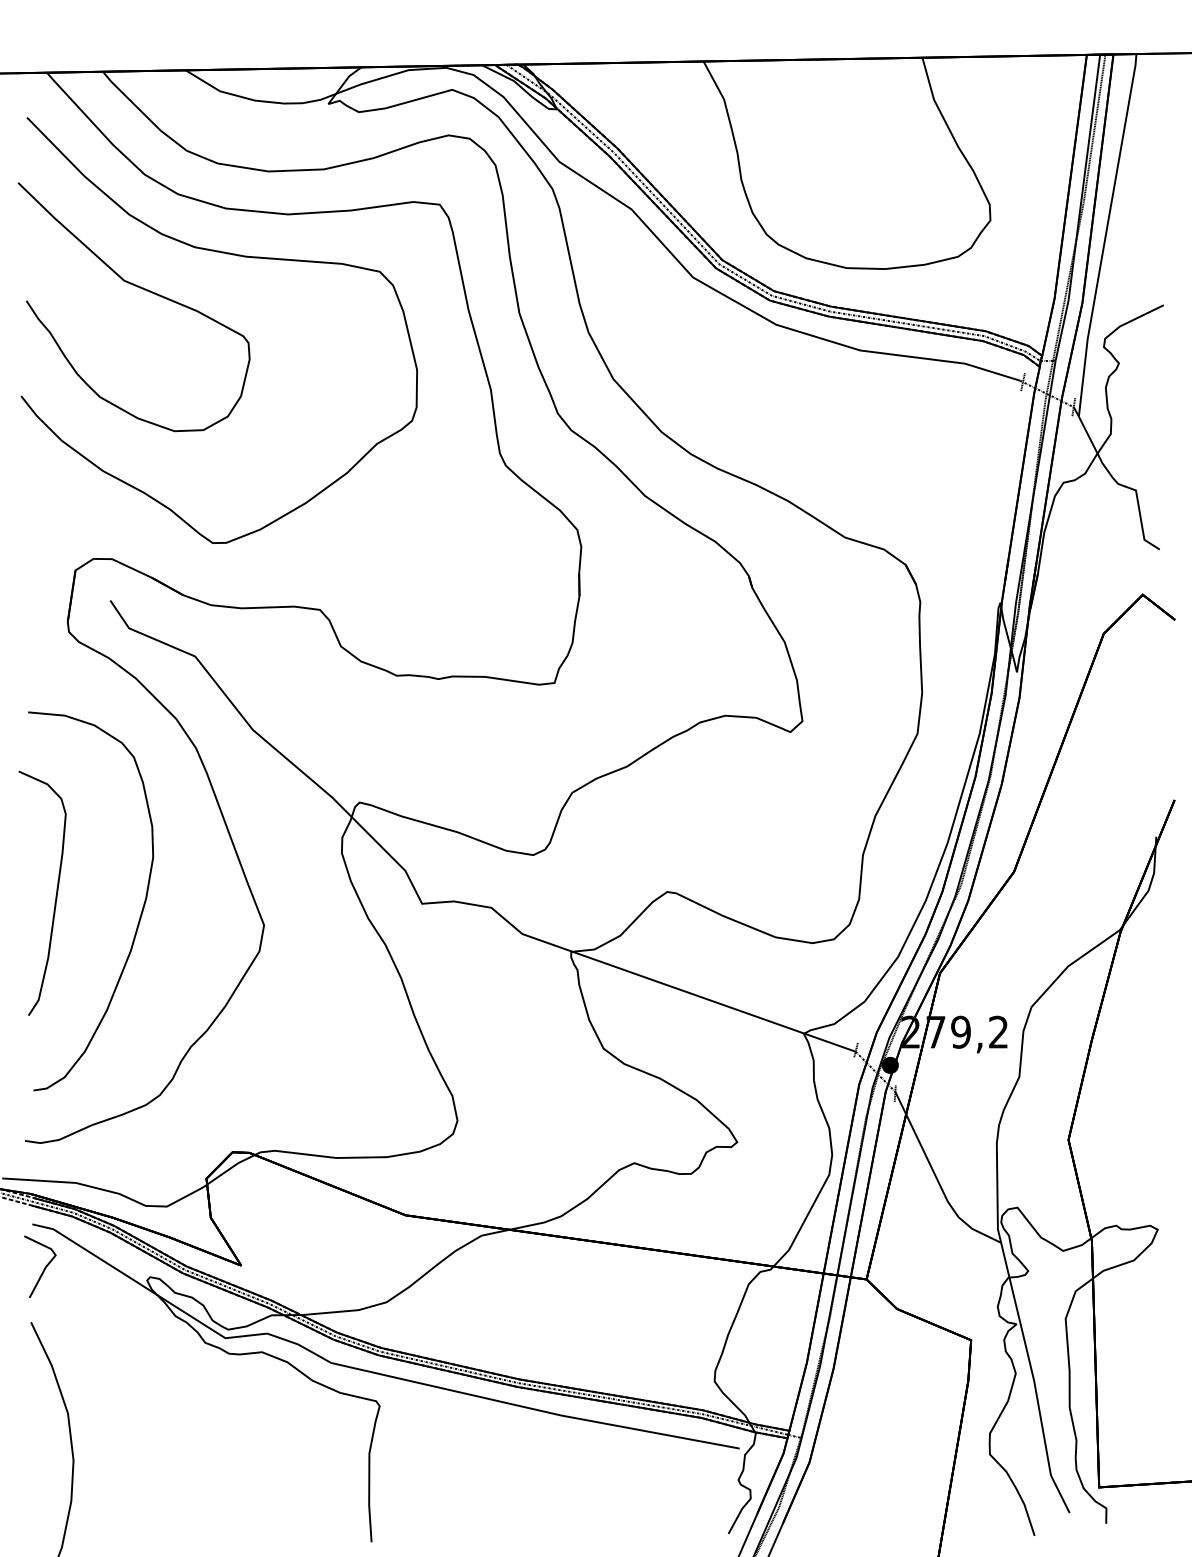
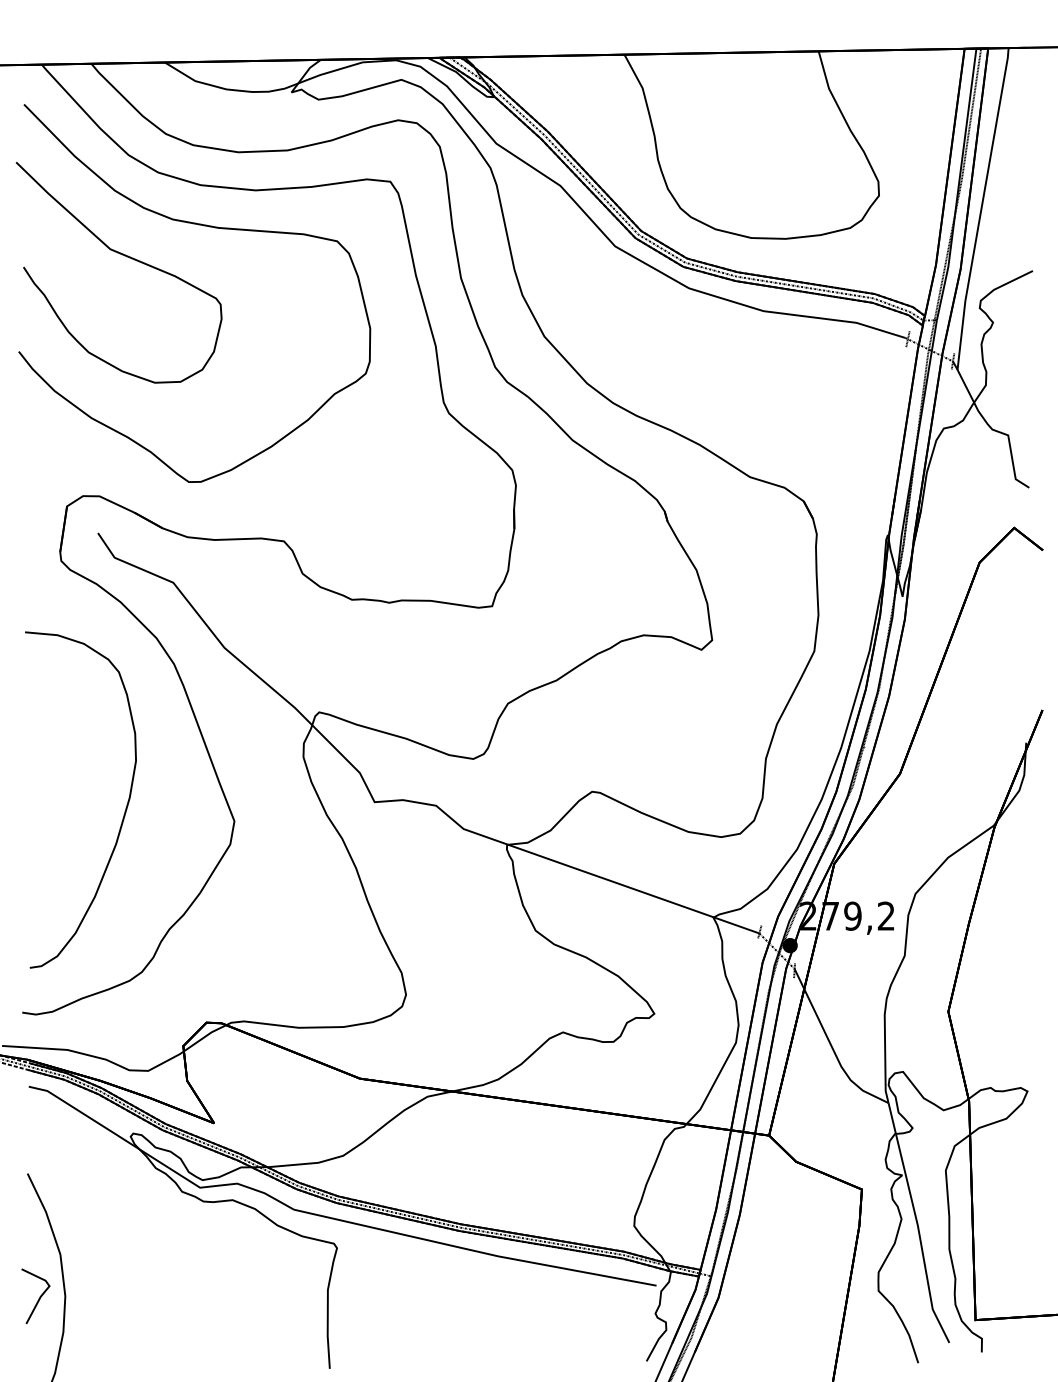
curve: (55, 892) -> (49, 792), removed
line: (44, 1266) -> (39, 1296), moved

